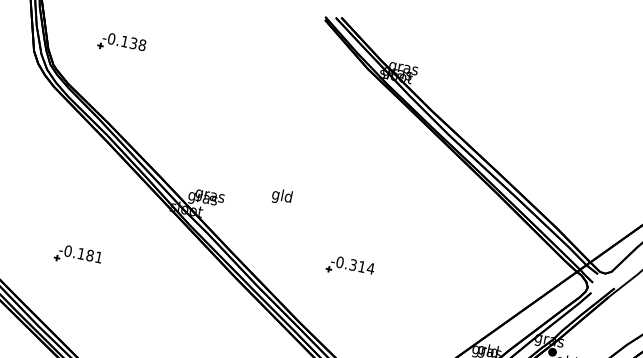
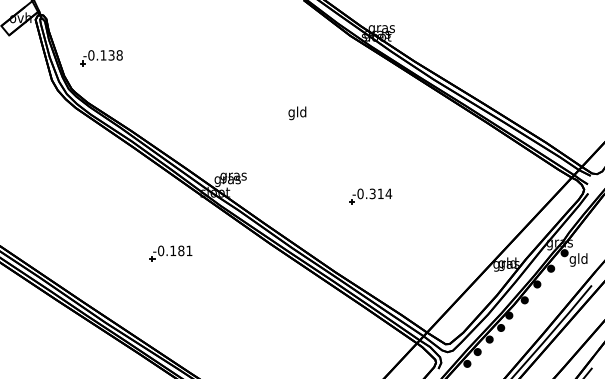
part: (121, 44) -> (101, 58), moved
text: (282, 196) -> (297, 113), moved
part: (77, 256) -> (170, 253), moved
part: (350, 267) -> (370, 196), moved

